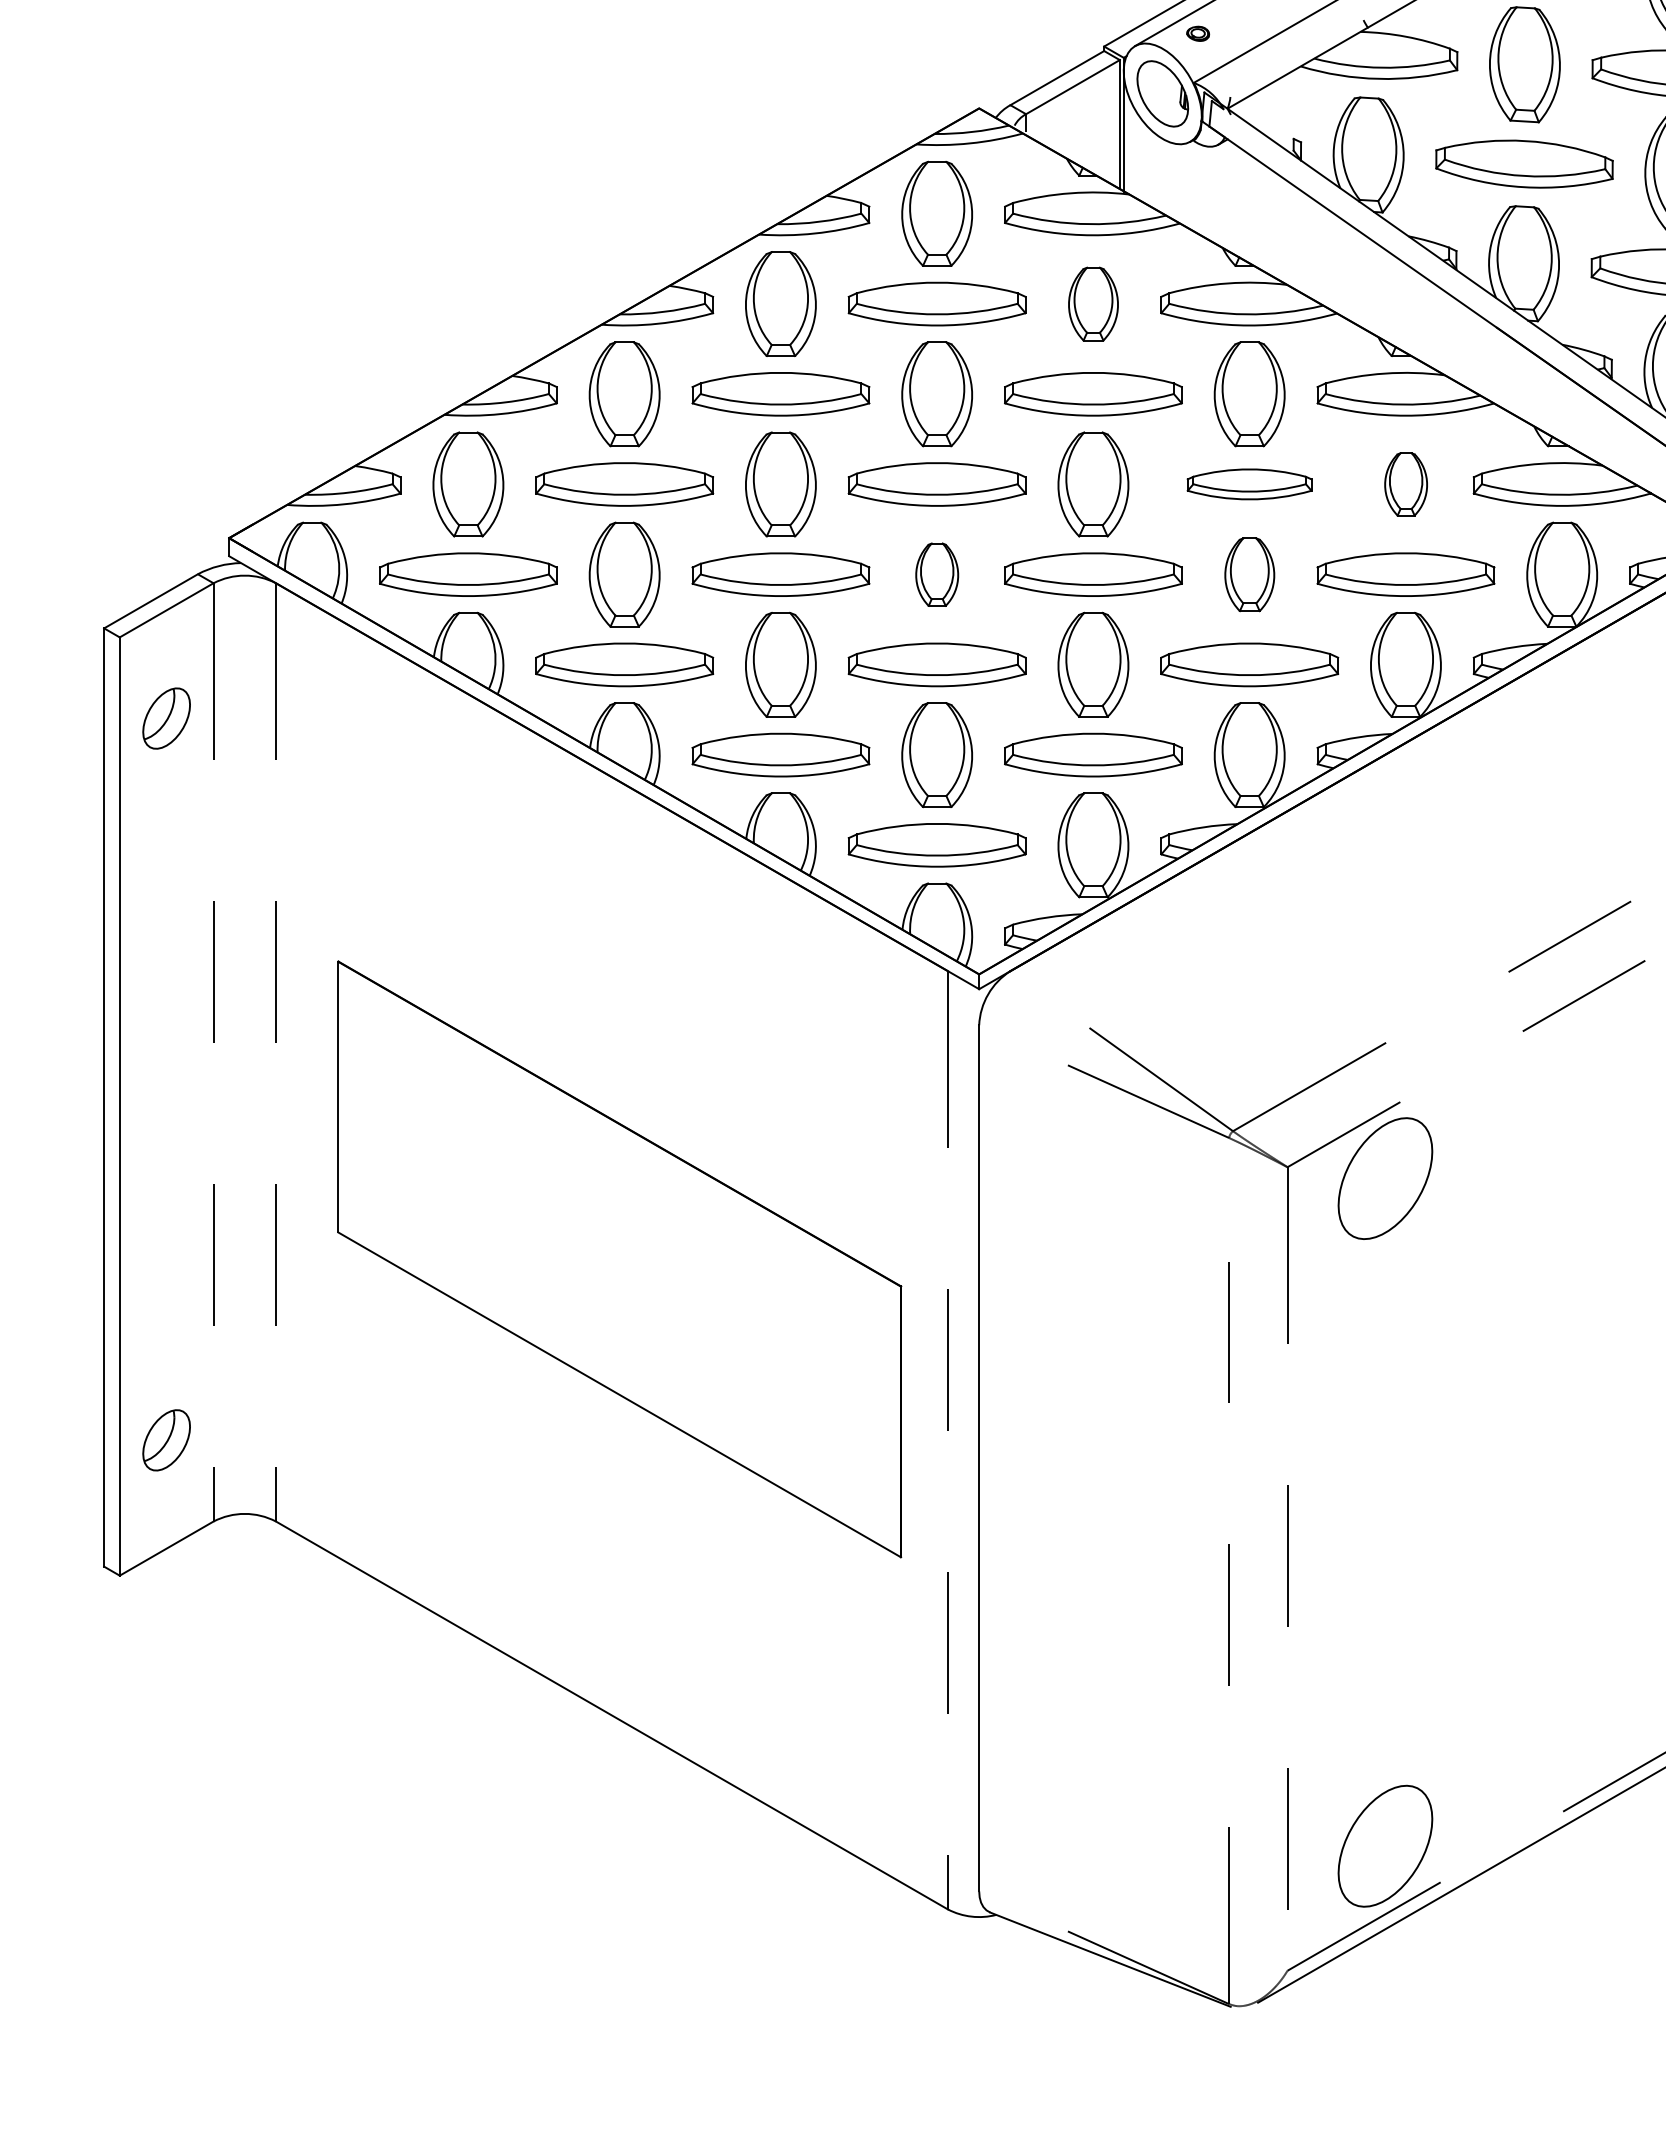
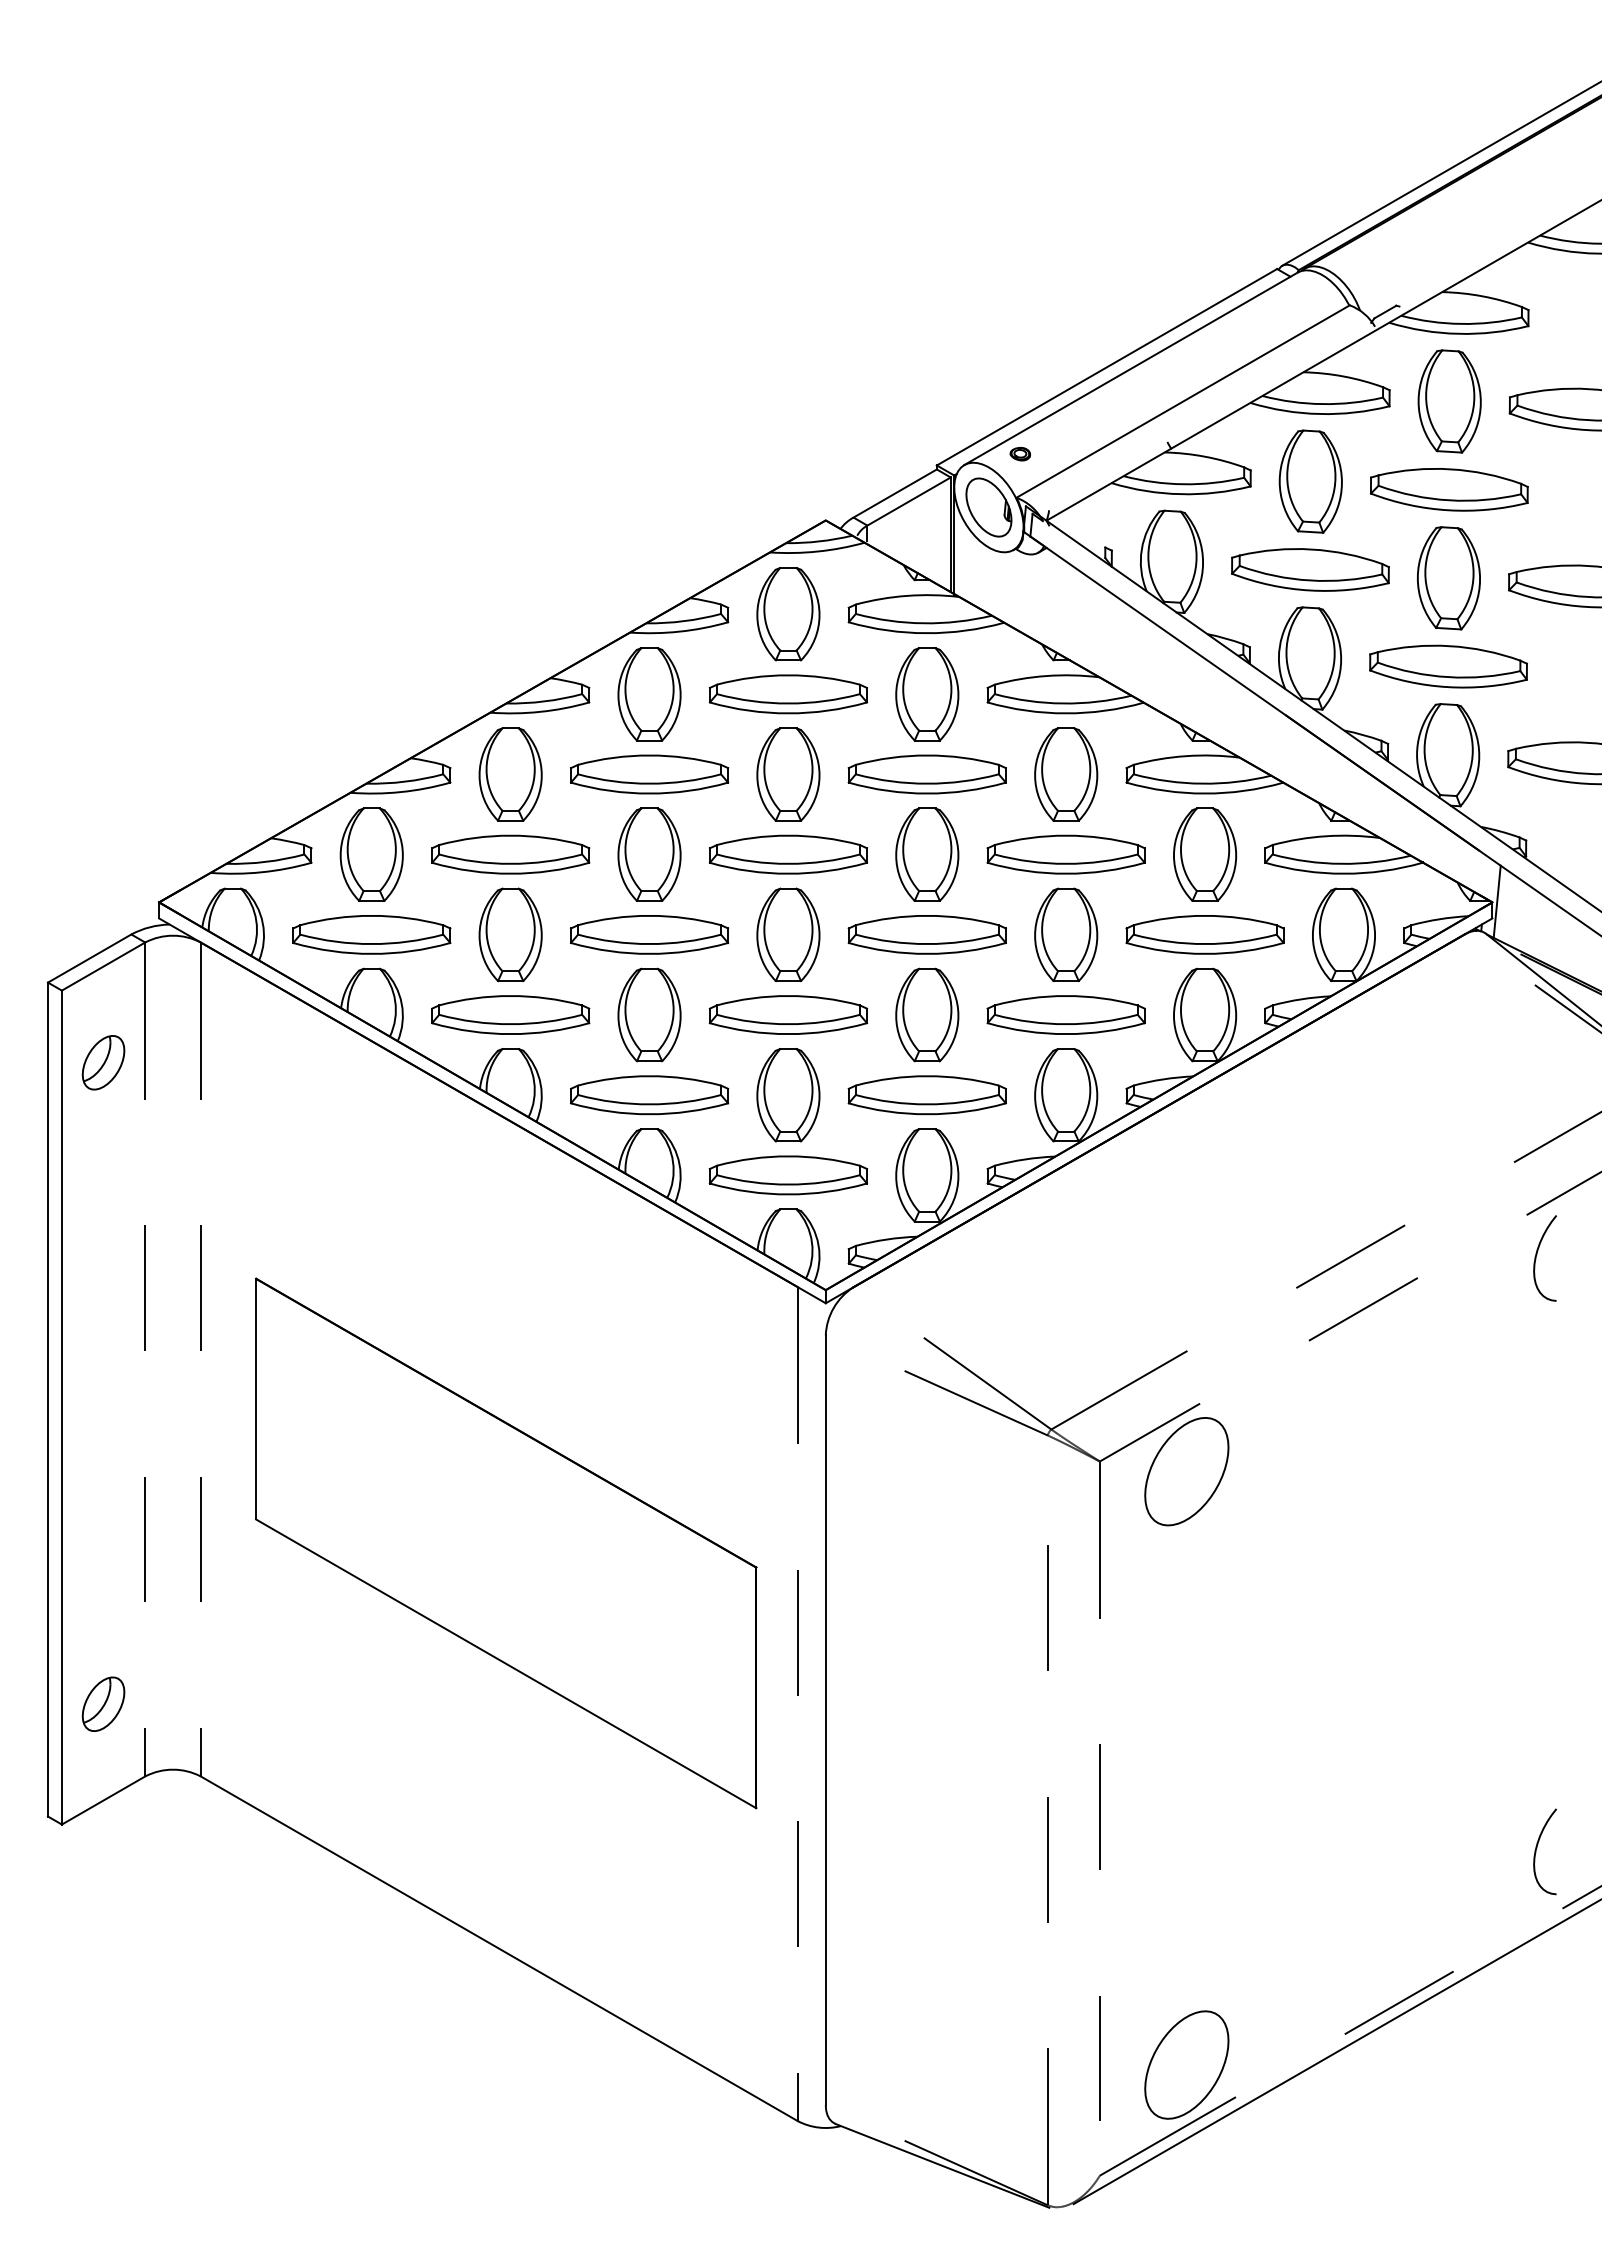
part: (1093, 304) -> (927, 694), size x1.43
part: (1248, 484) -> (1065, 854), size x1.43
part: (1406, 484) -> (1205, 854), size x1.67
part: (937, 574) -> (788, 934), size x1.67
part: (1250, 574) -> (1066, 934), size x1.43

